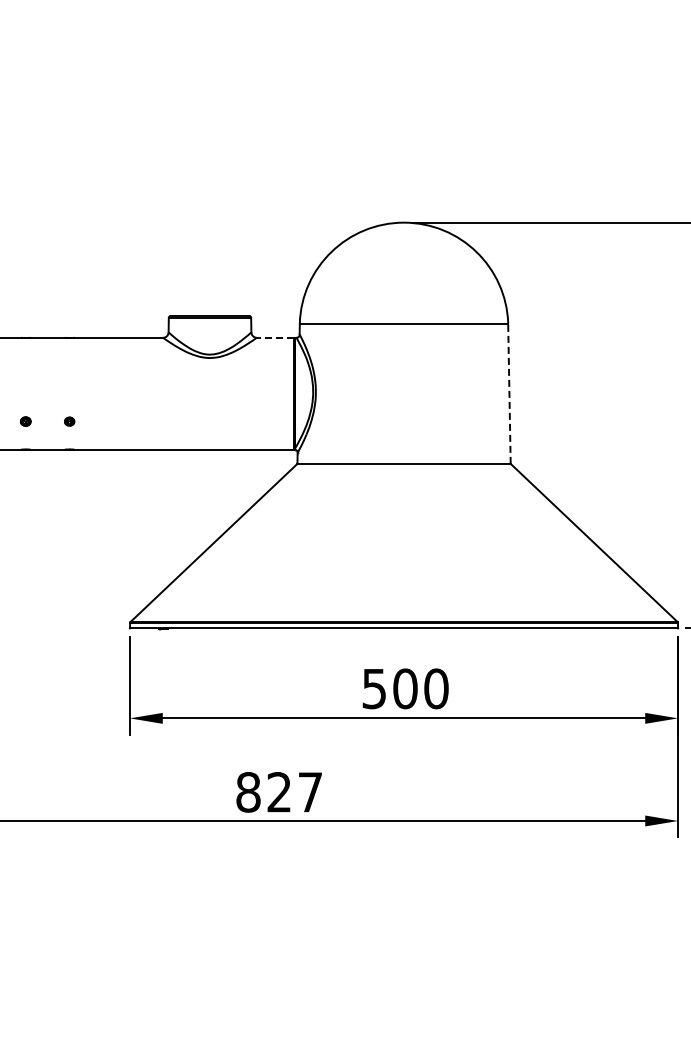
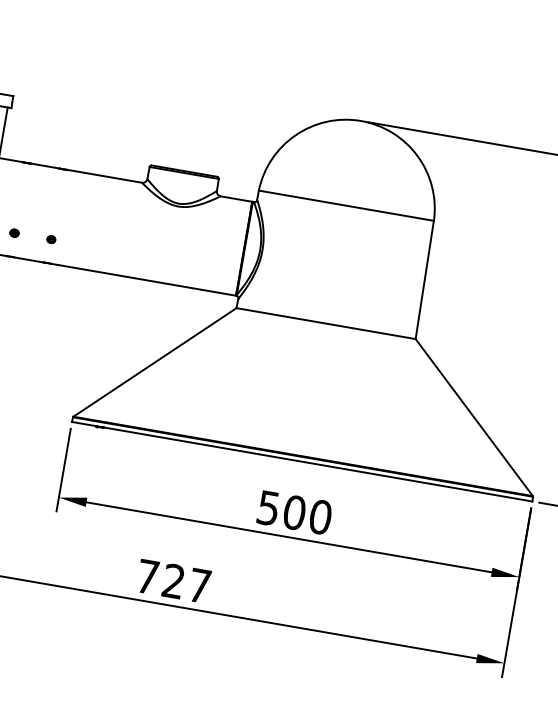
line: (275, 337) -> (236, 198), dashed -> solid
line: (509, 393) -> (424, 279), dashed -> solid
text: (248, 792) -> (147, 577), 827 -> 727

